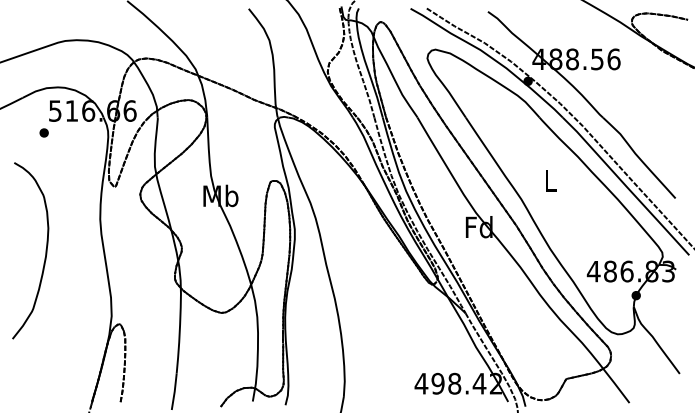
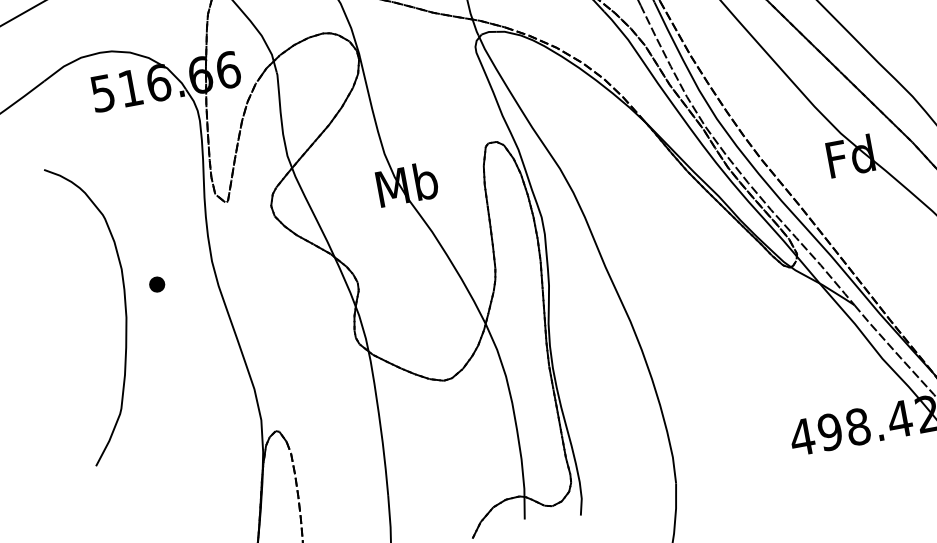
part: (43, 132) -> (155, 283), moved
curve: (45, 250) -> (123, 307), moved

